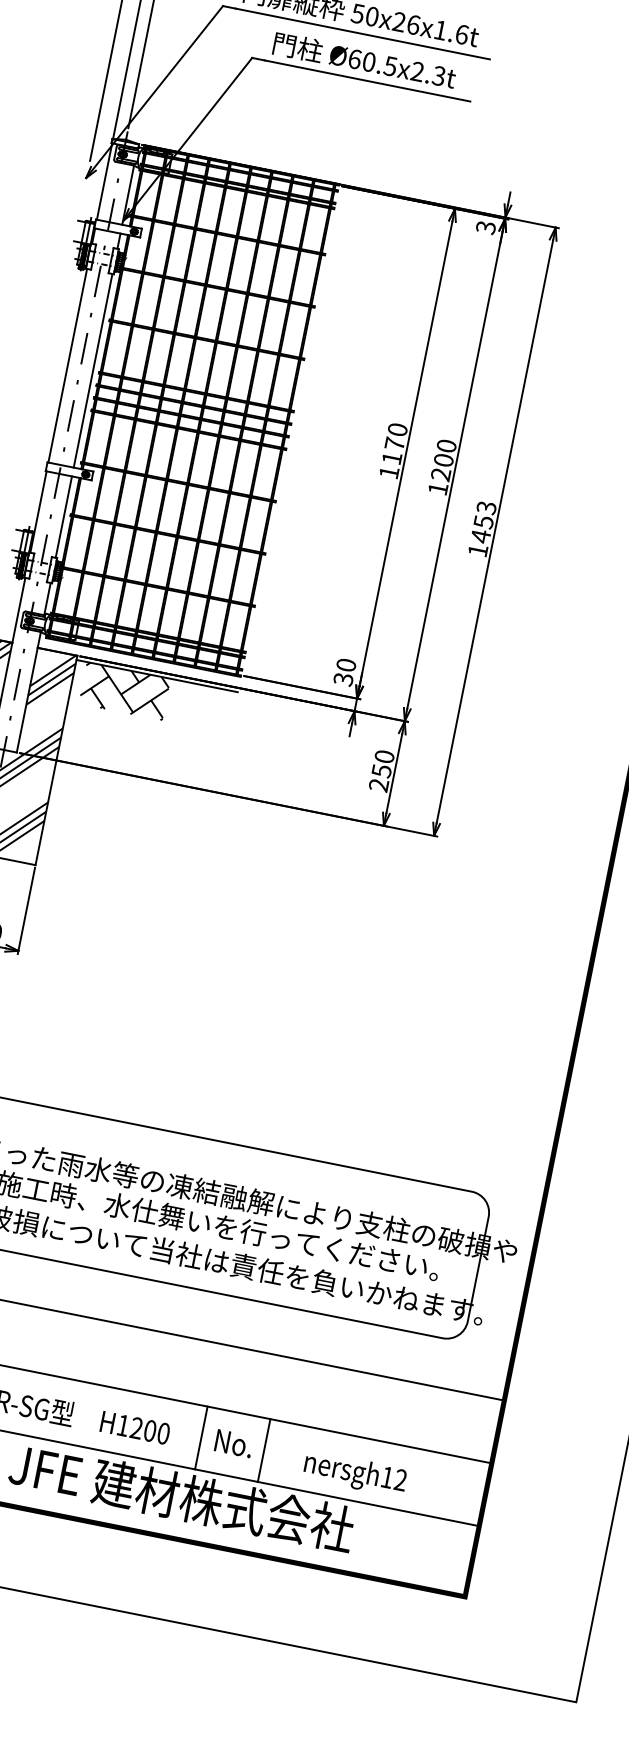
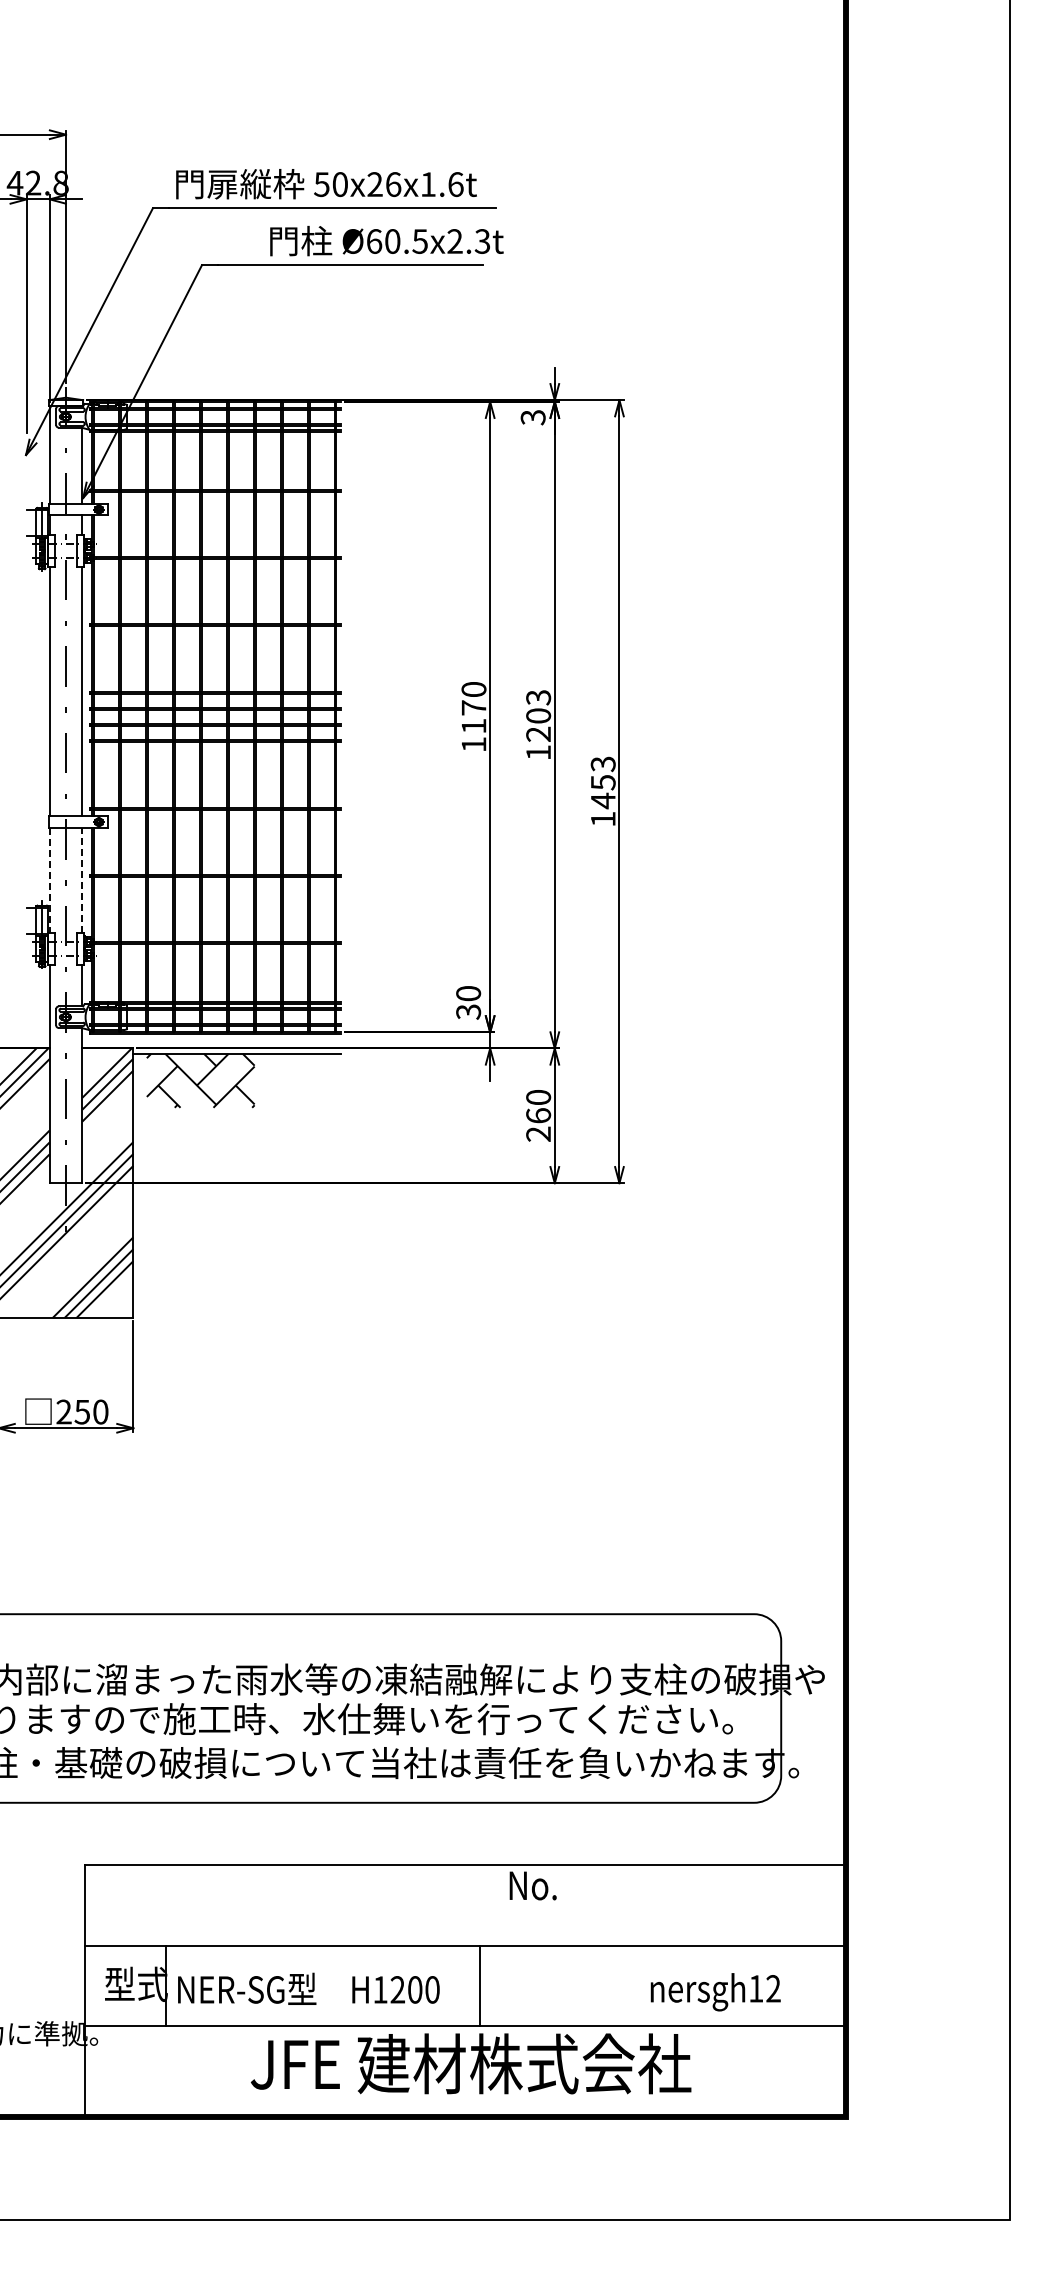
text: (364, 60) -> (386, 240), moved
text: (446, 446) -> (538, 697), 1200 -> 1203
line: (38, 512) -> (49, 880), solid -> dashed
line: (64, 516) -> (82, 879), solid -> dashed
text: (381, 770) -> (538, 1115), 250 -> 260
text: (233, 1443) -> (532, 1885), moved
line: (264, 1450) -> (561, 1985), removed
text: (355, 1474) -> (715, 1992), moved

